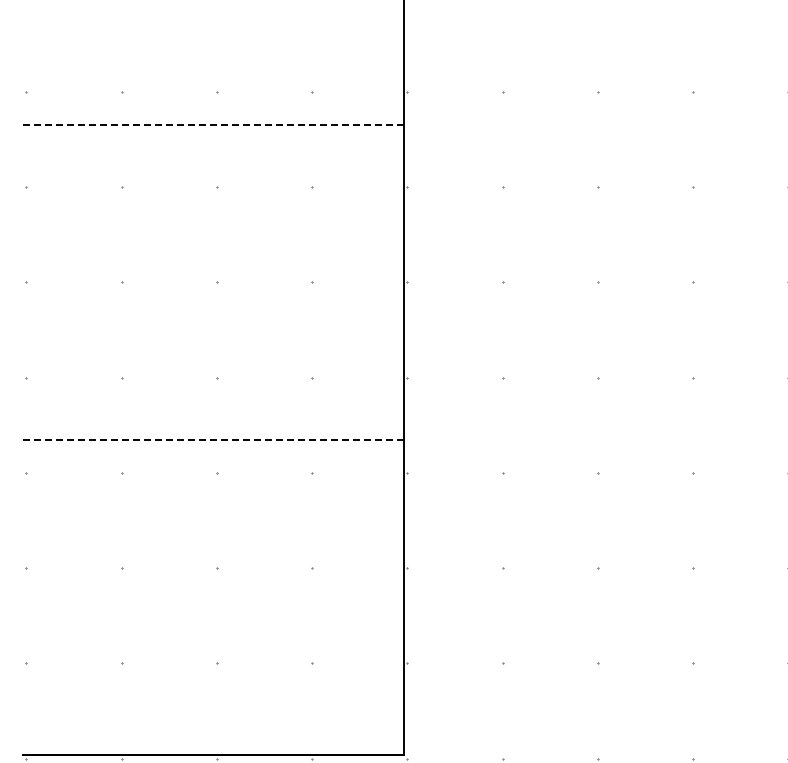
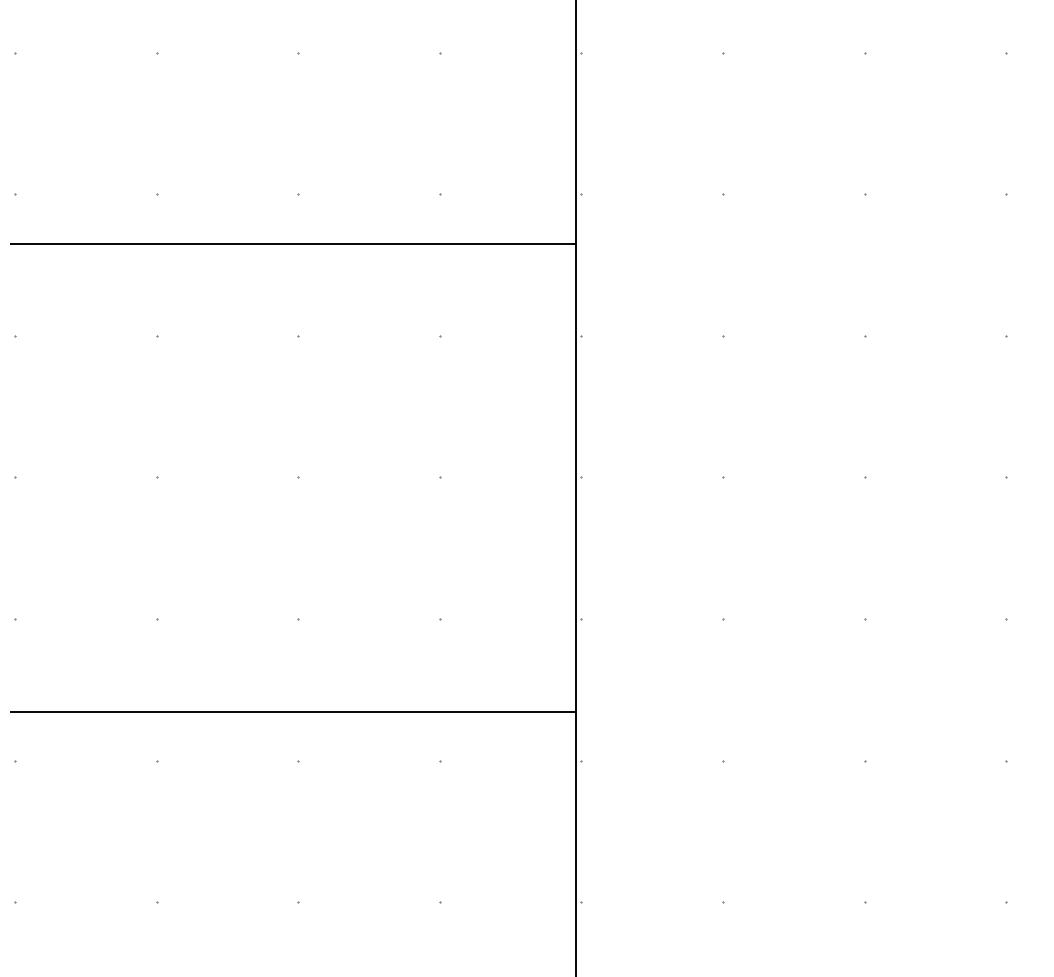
line: (213, 125) -> (293, 244), dashed -> solid
line: (213, 440) -> (293, 712), dashed -> solid

